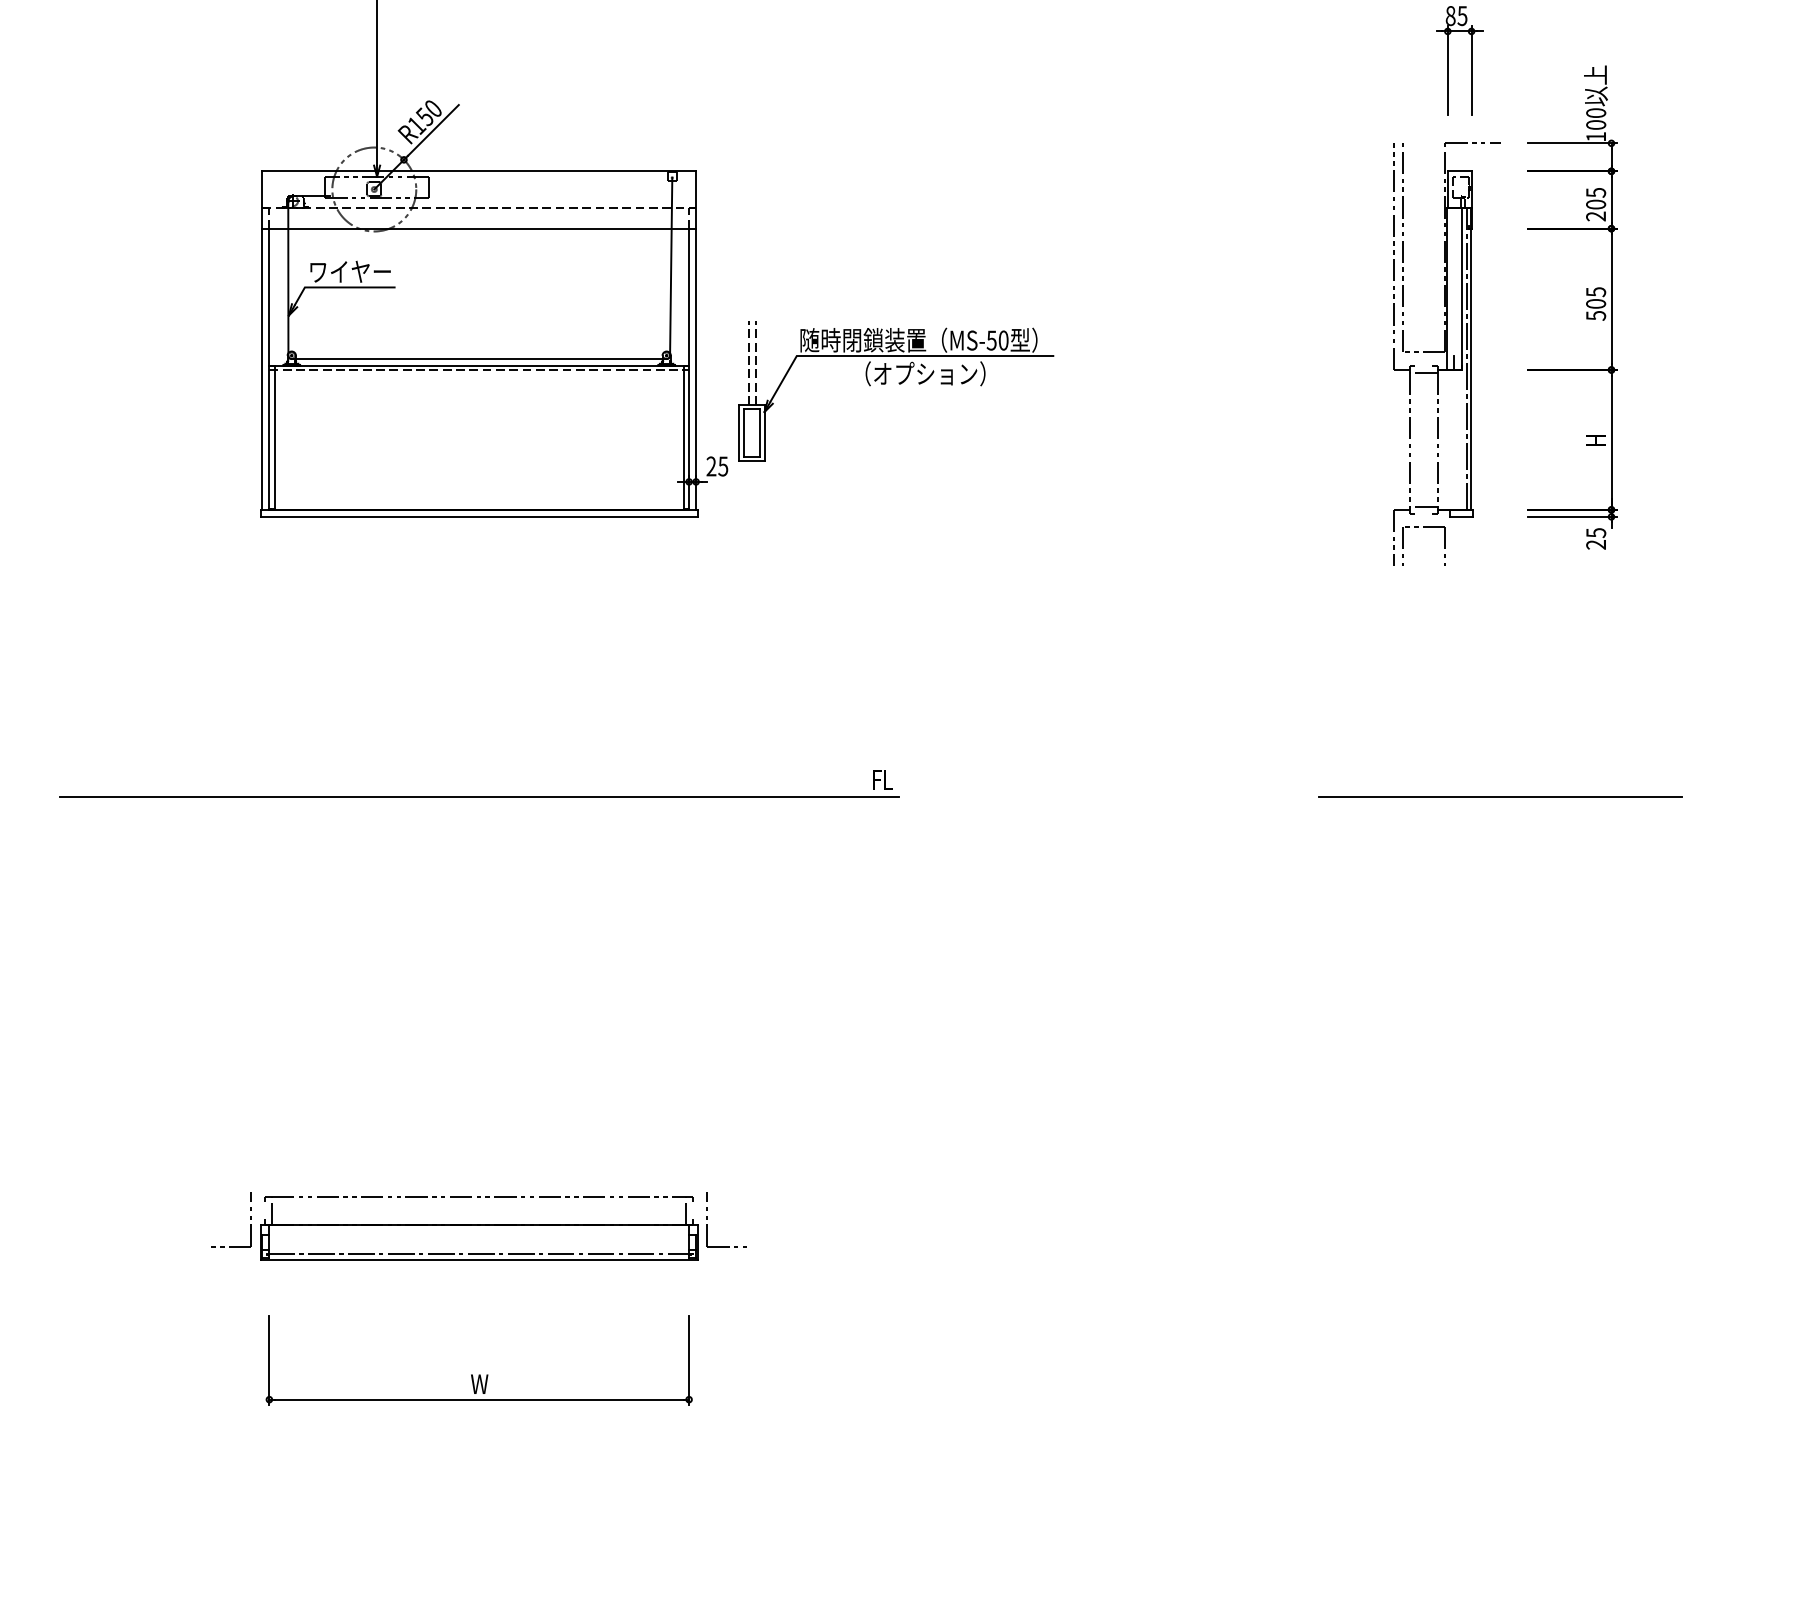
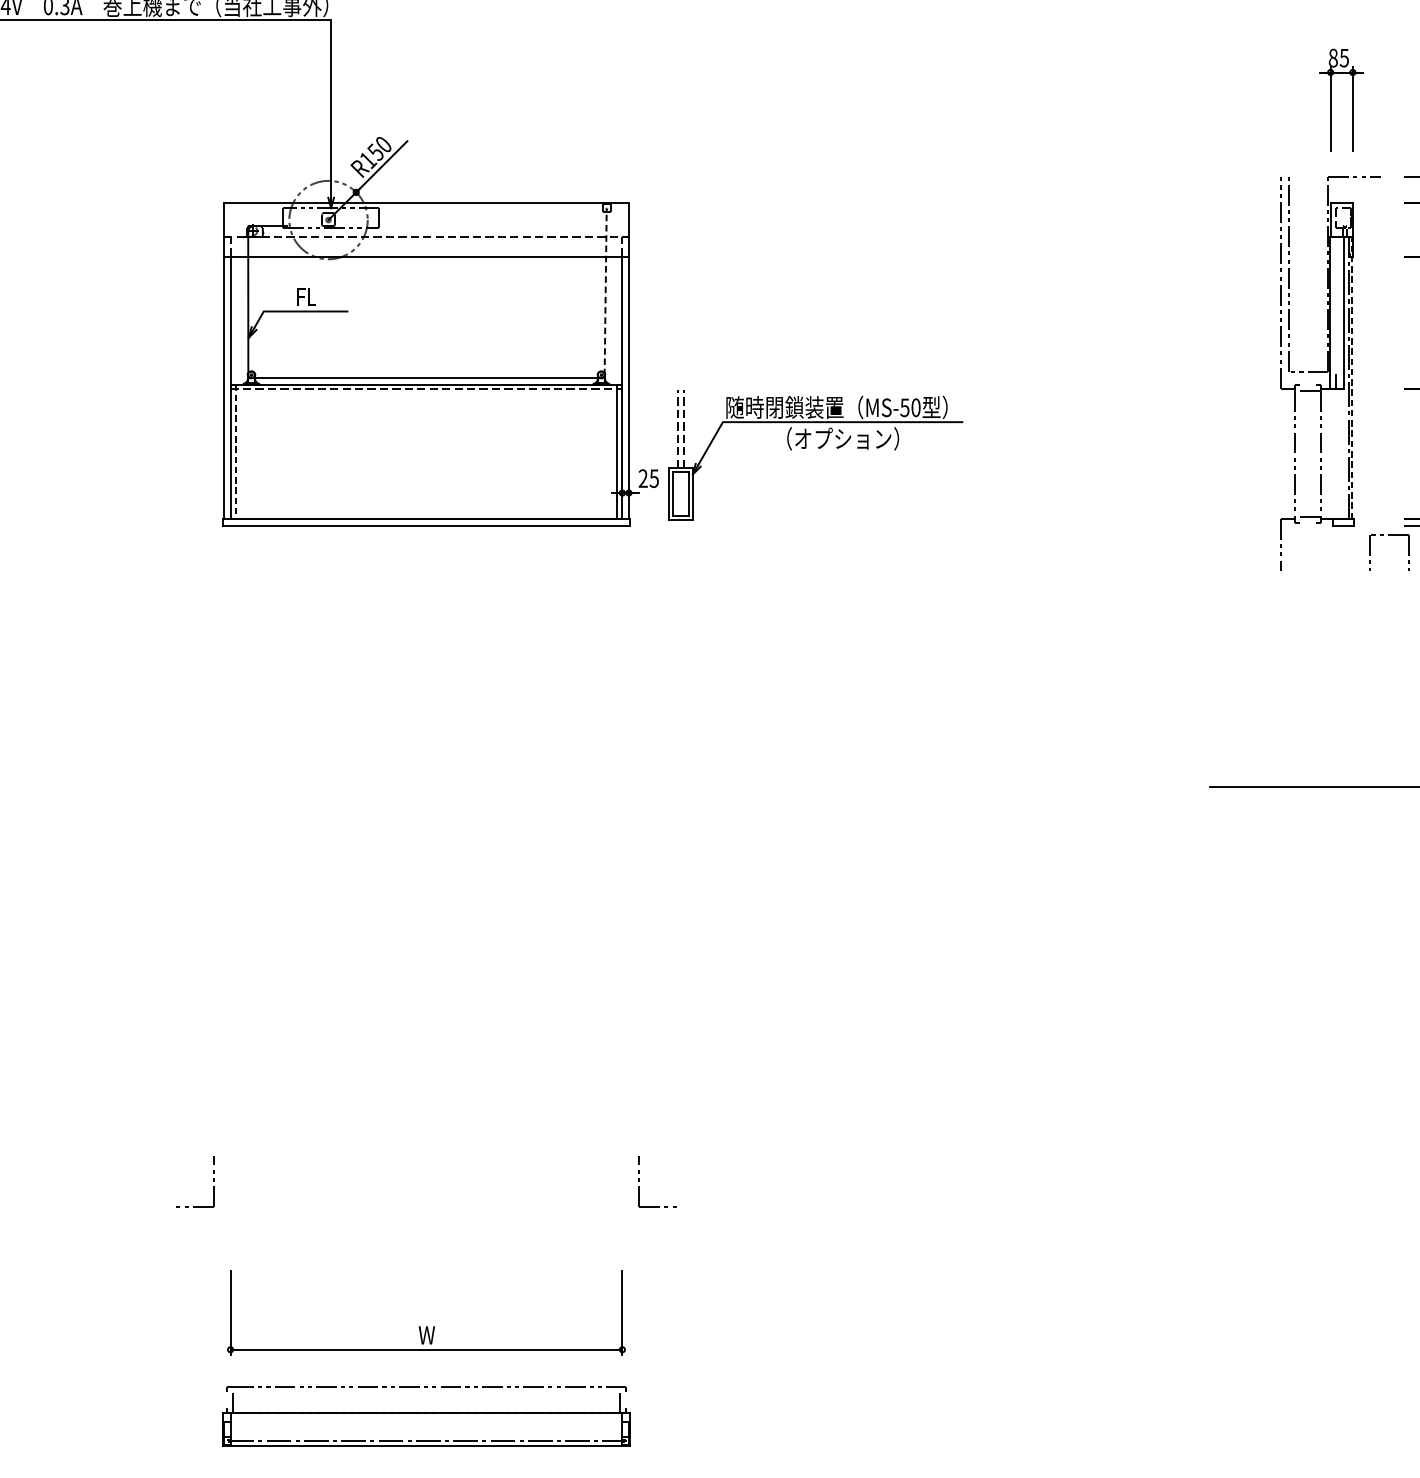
line: (671, 266) -> (605, 291), solid -> dashed
text: (350, 271) -> (306, 296), ワイヤー -> FL
line: (1471, 358) -> (1352, 377), solid -> dashed
part: (899, 384) -> (818, 448), moved
line: (274, 437) -> (235, 451), solid -> dashed
part: (1423, 527) -> (1388, 535), moved
part: (479, 796) -> (426, 786), removed
part: (479, 1228) -> (426, 1416), moved

